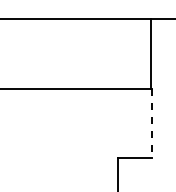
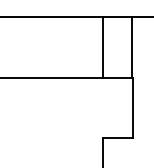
line: (117, 53) -> (102, 46), added
line: (152, 123) -> (133, 108), dashed -> solid

